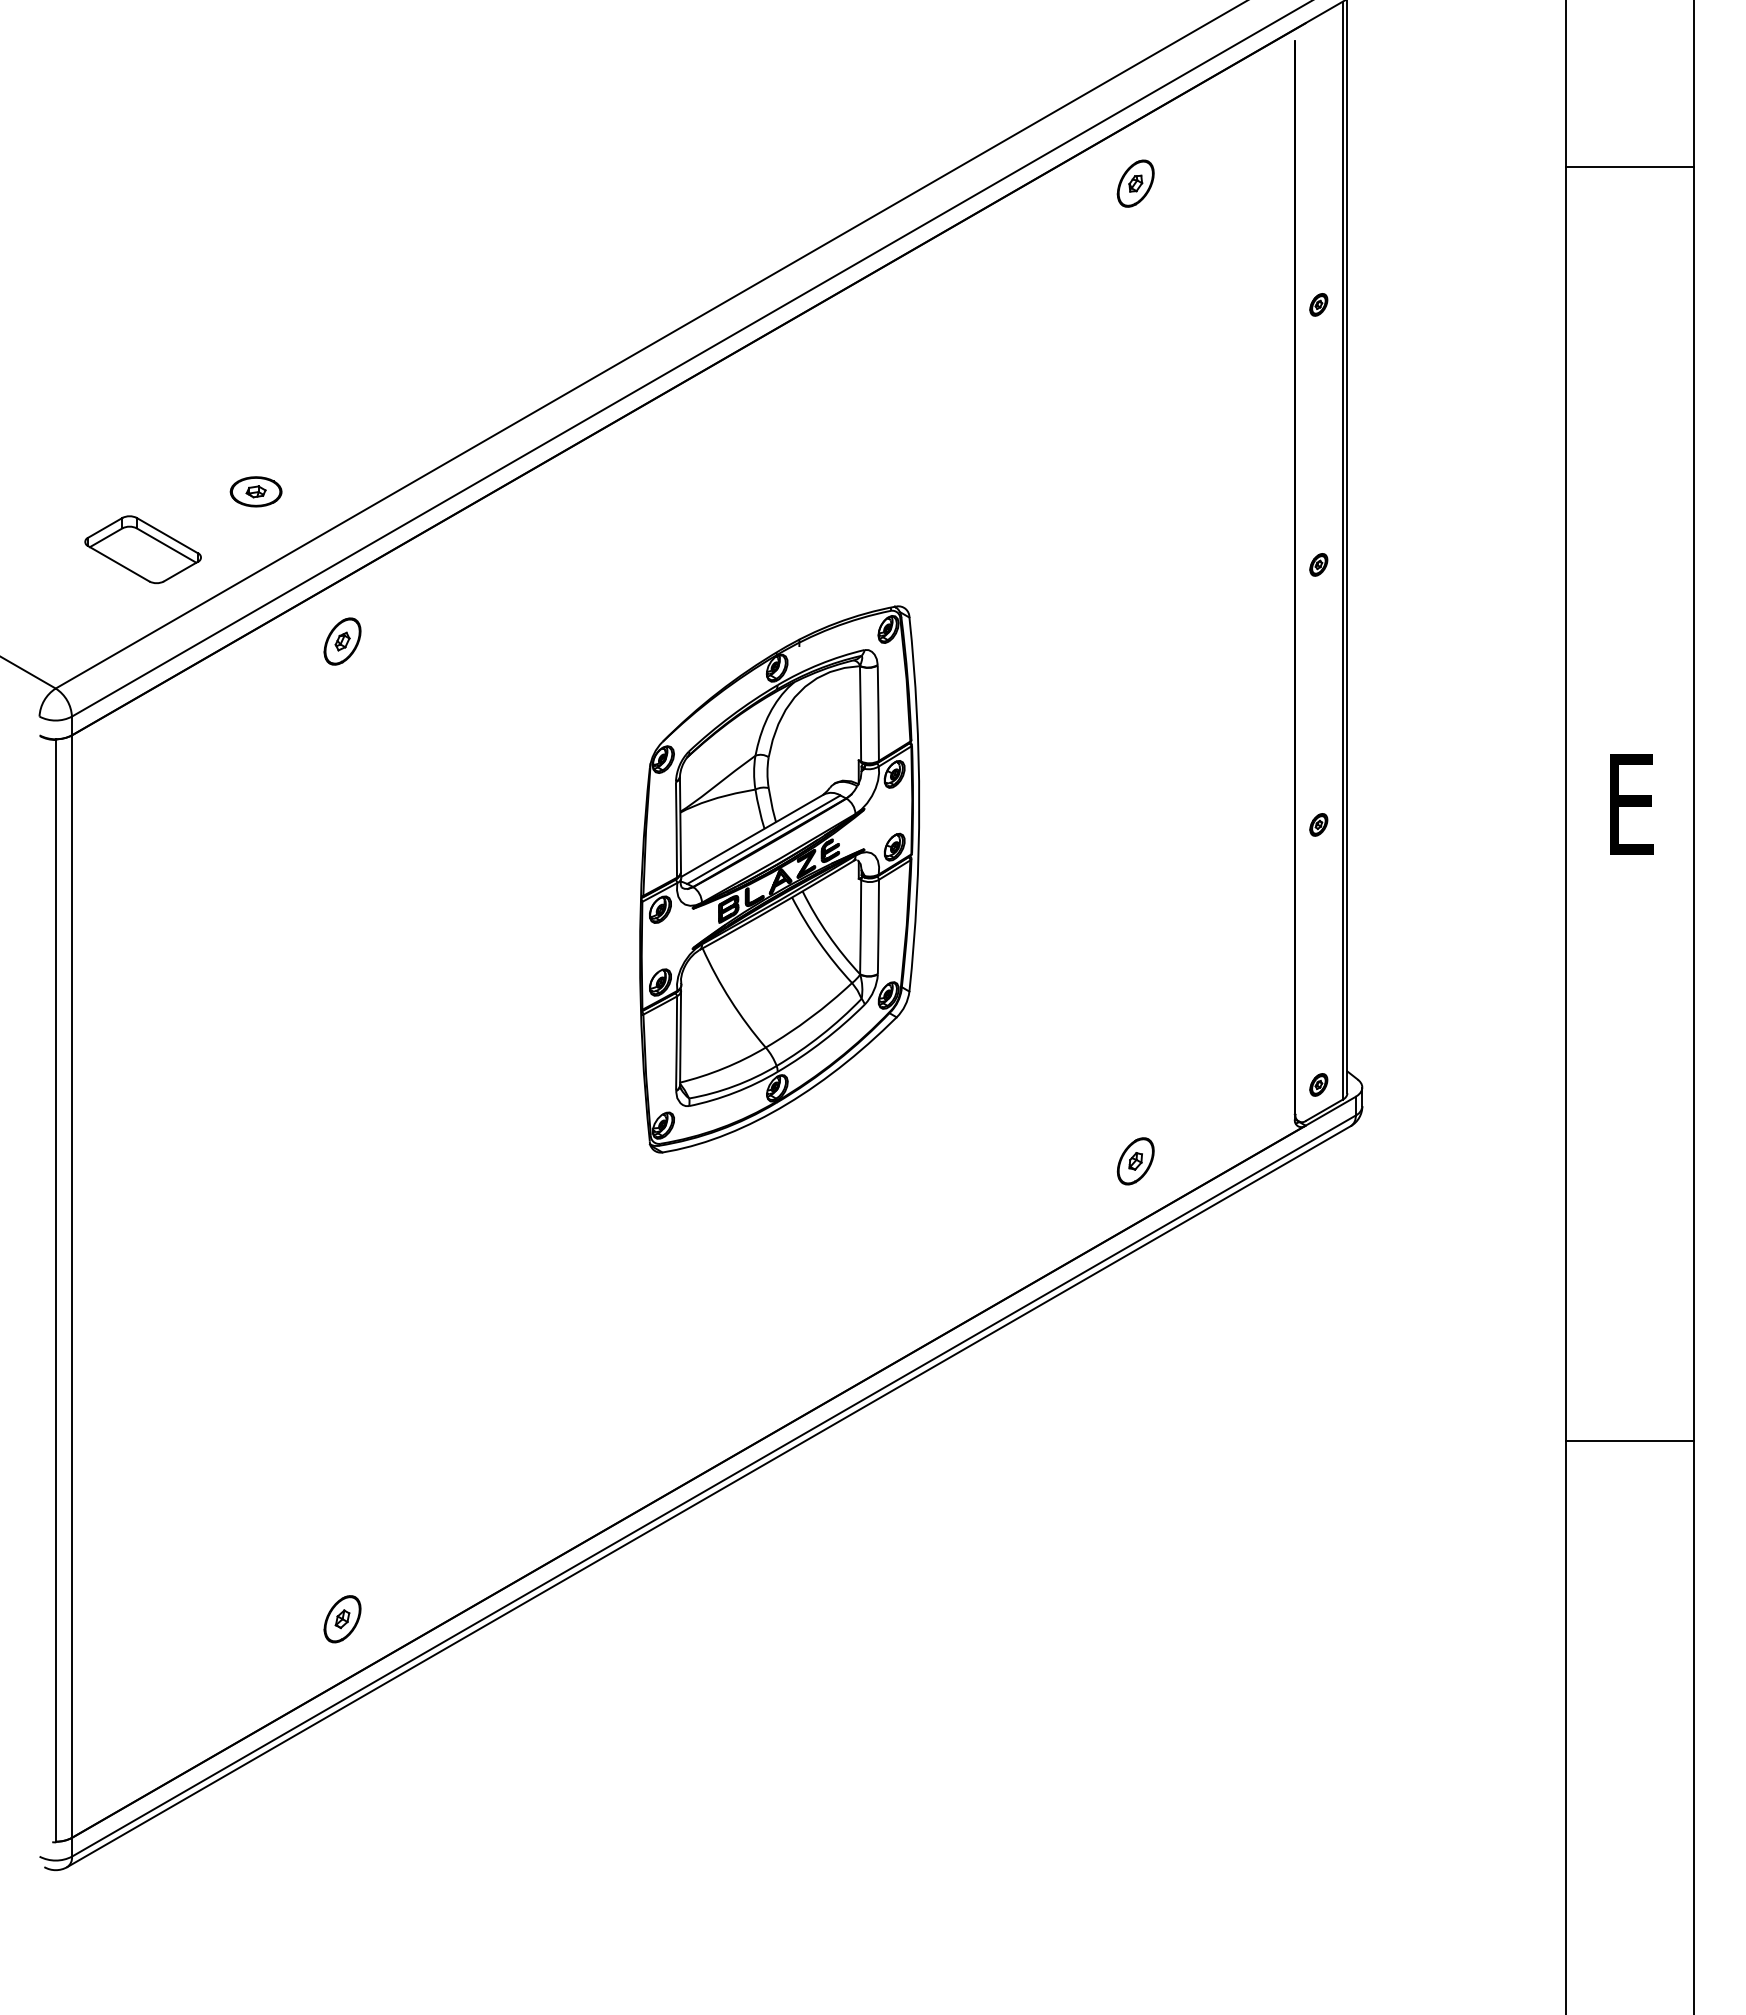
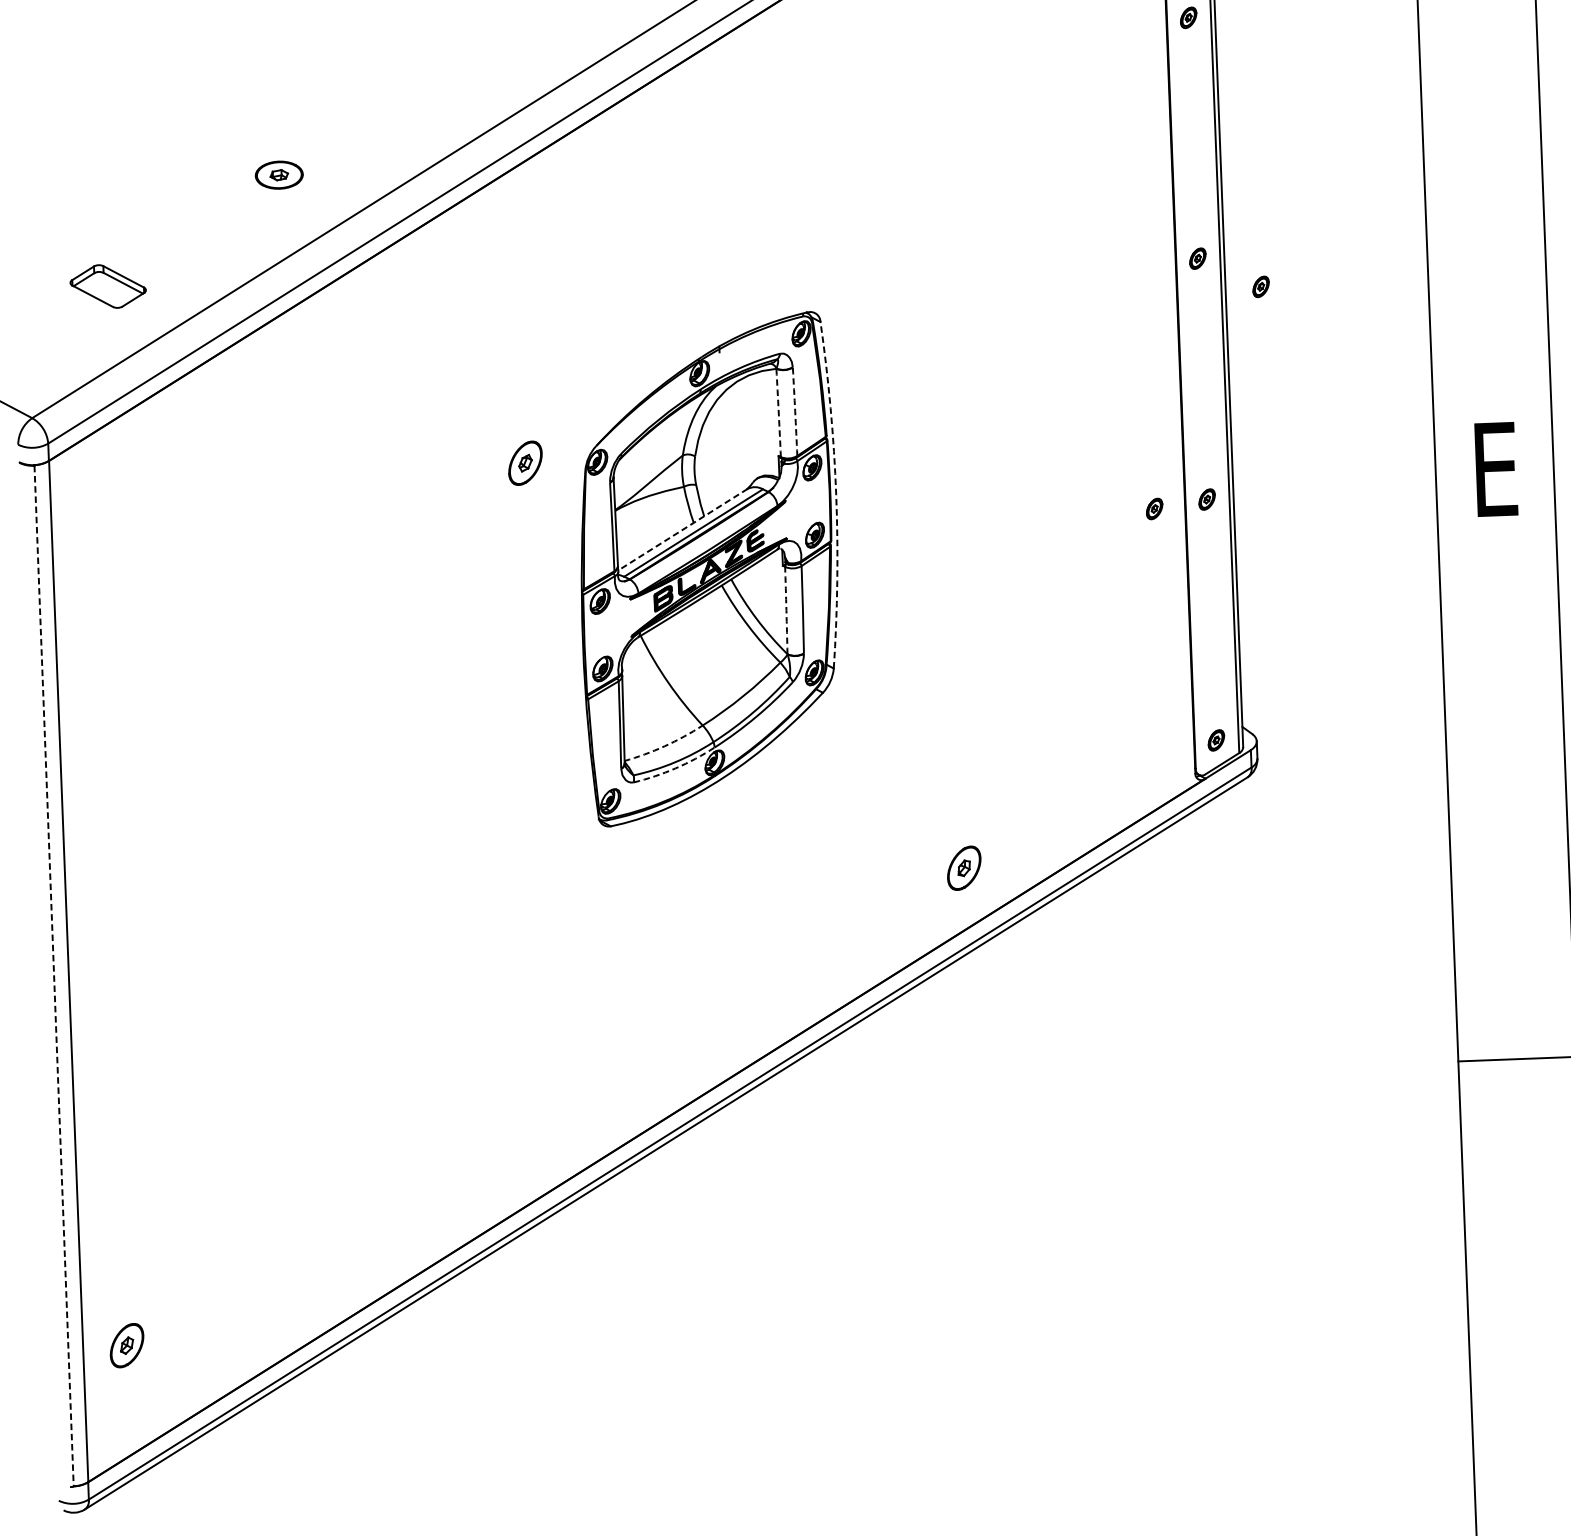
part: (255, 491) -> (278, 174), moved
part: (142, 549) -> (107, 286), size x0.7
part: (1385, 597) -> (1260, 286), added
part: (342, 641) -> (525, 463), moved
arc: (860, 713) -> (778, 412), solid -> dashed
arc: (878, 713) -> (795, 412), solid -> dashed
arc: (919, 804) -> (836, 494), solid -> dashed
part: (1261, 832) -> (1154, 508), added
line: (752, 835) -> (682, 529), solid -> dashed
arc: (860, 927) -> (786, 610), solid -> dashed
arc: (723, 1068) -> (664, 746), solid -> dashed
arc: (734, 1092) -> (675, 768), solid -> dashed
part: (1135, 1161) -> (964, 868), moved
line: (56, 1291) -> (54, 976), solid -> dashed
part: (342, 1619) -> (127, 1345), moved

